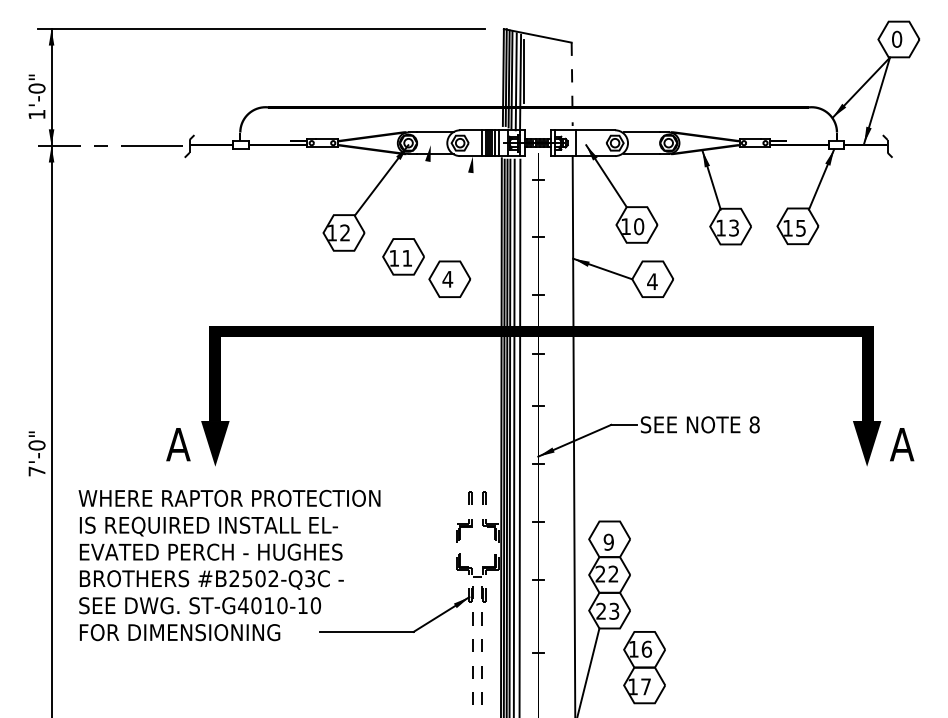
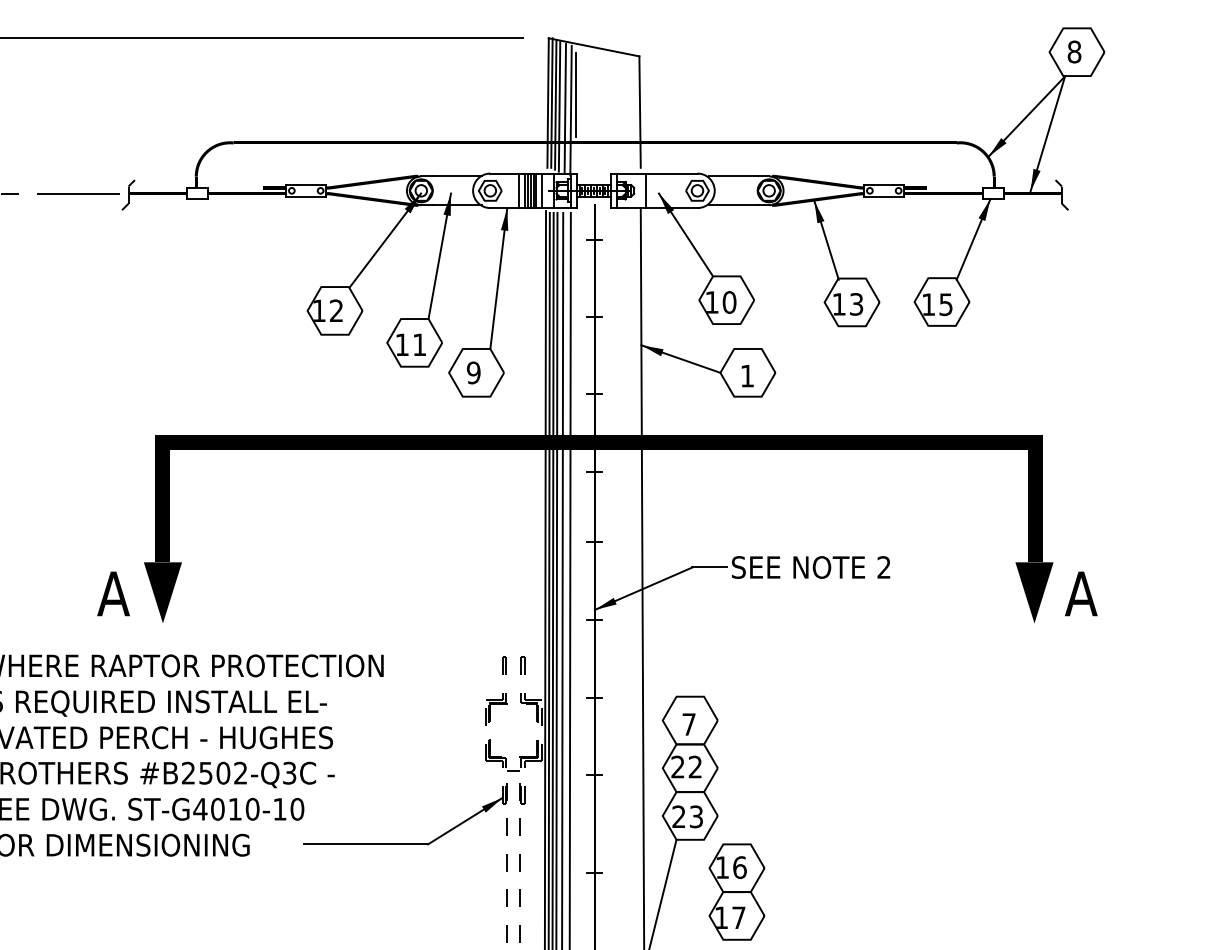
text: (897, 39) -> (1075, 52), 0 -> 8
line: (572, 84) -> (640, 112), dashed -> solid
line: (421, 192) -> (438, 256), added
line: (466, 208) -> (498, 278), added
text: (447, 278) -> (473, 371), 4 -> 9
text: (652, 281) -> (747, 375), 4 -> 1
text: (754, 424) -> (883, 567), 8 -> 2
text: (608, 541) -> (688, 723), 9 -> 7

